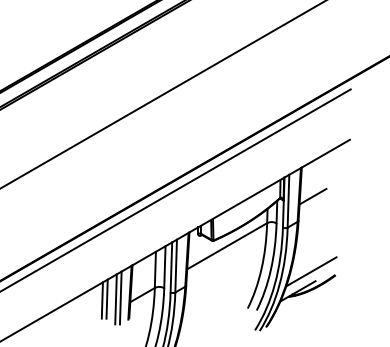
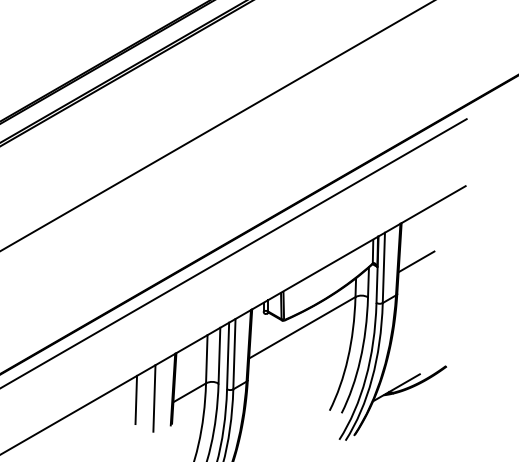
line: (311, 271) -> (414, 361), removed
line: (120, 297) -> (160, 395), removed
line: (106, 298) -> (141, 397), removed

